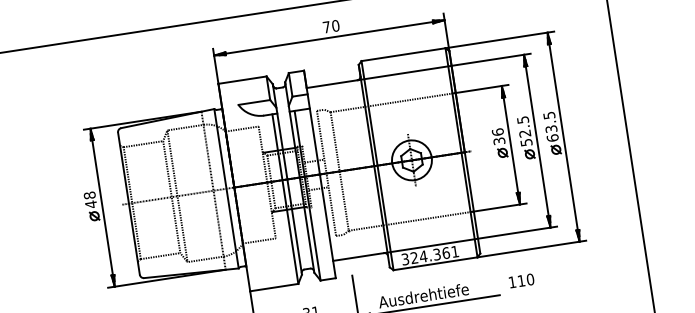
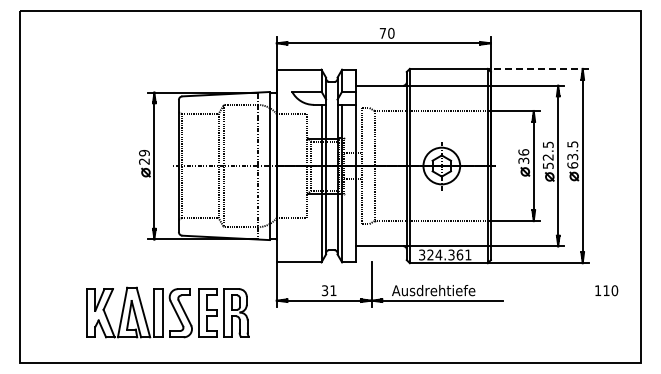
line: (498, 39) -> (537, 68), solid -> dashed
text: (90, 200) -> (144, 157), 48 -> 29
text: (521, 280) -> (606, 290), moved

